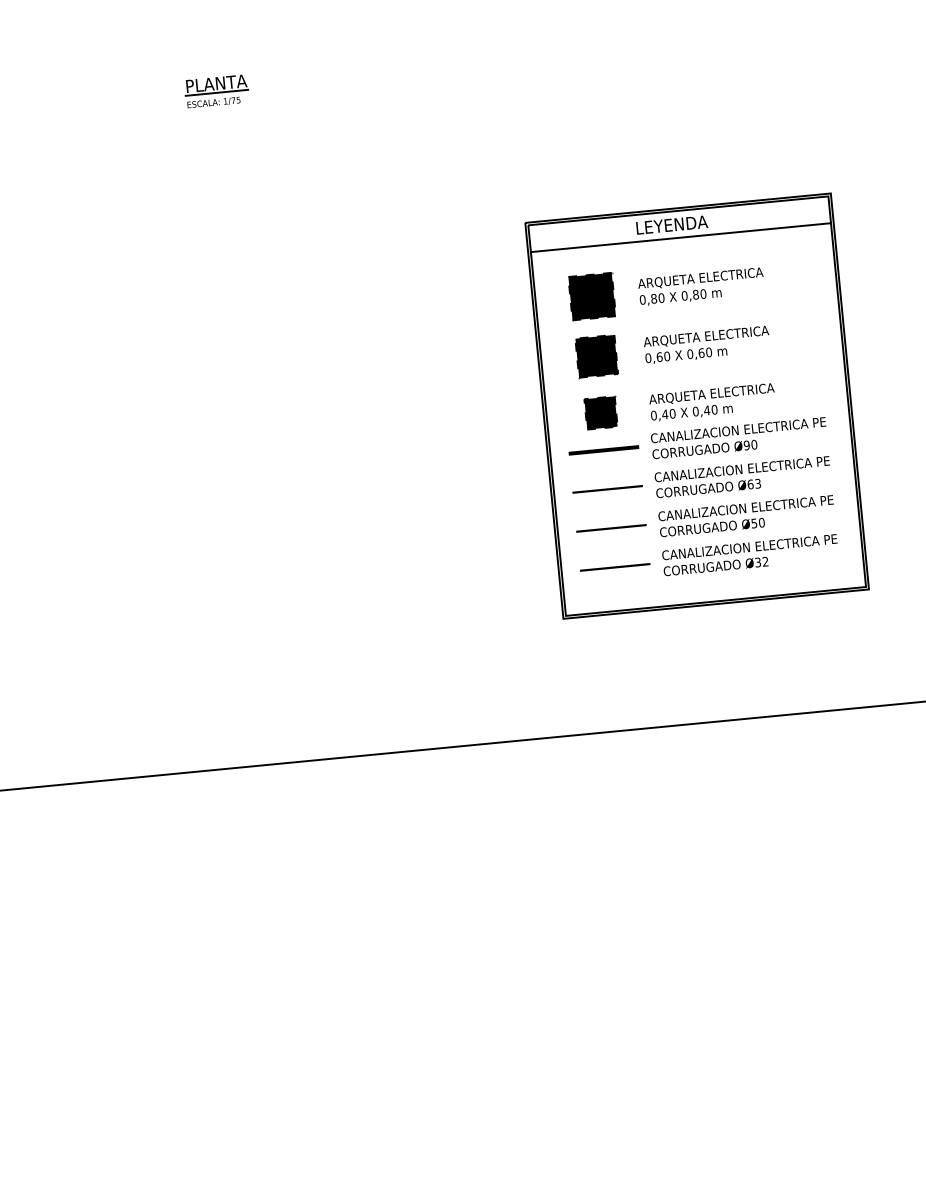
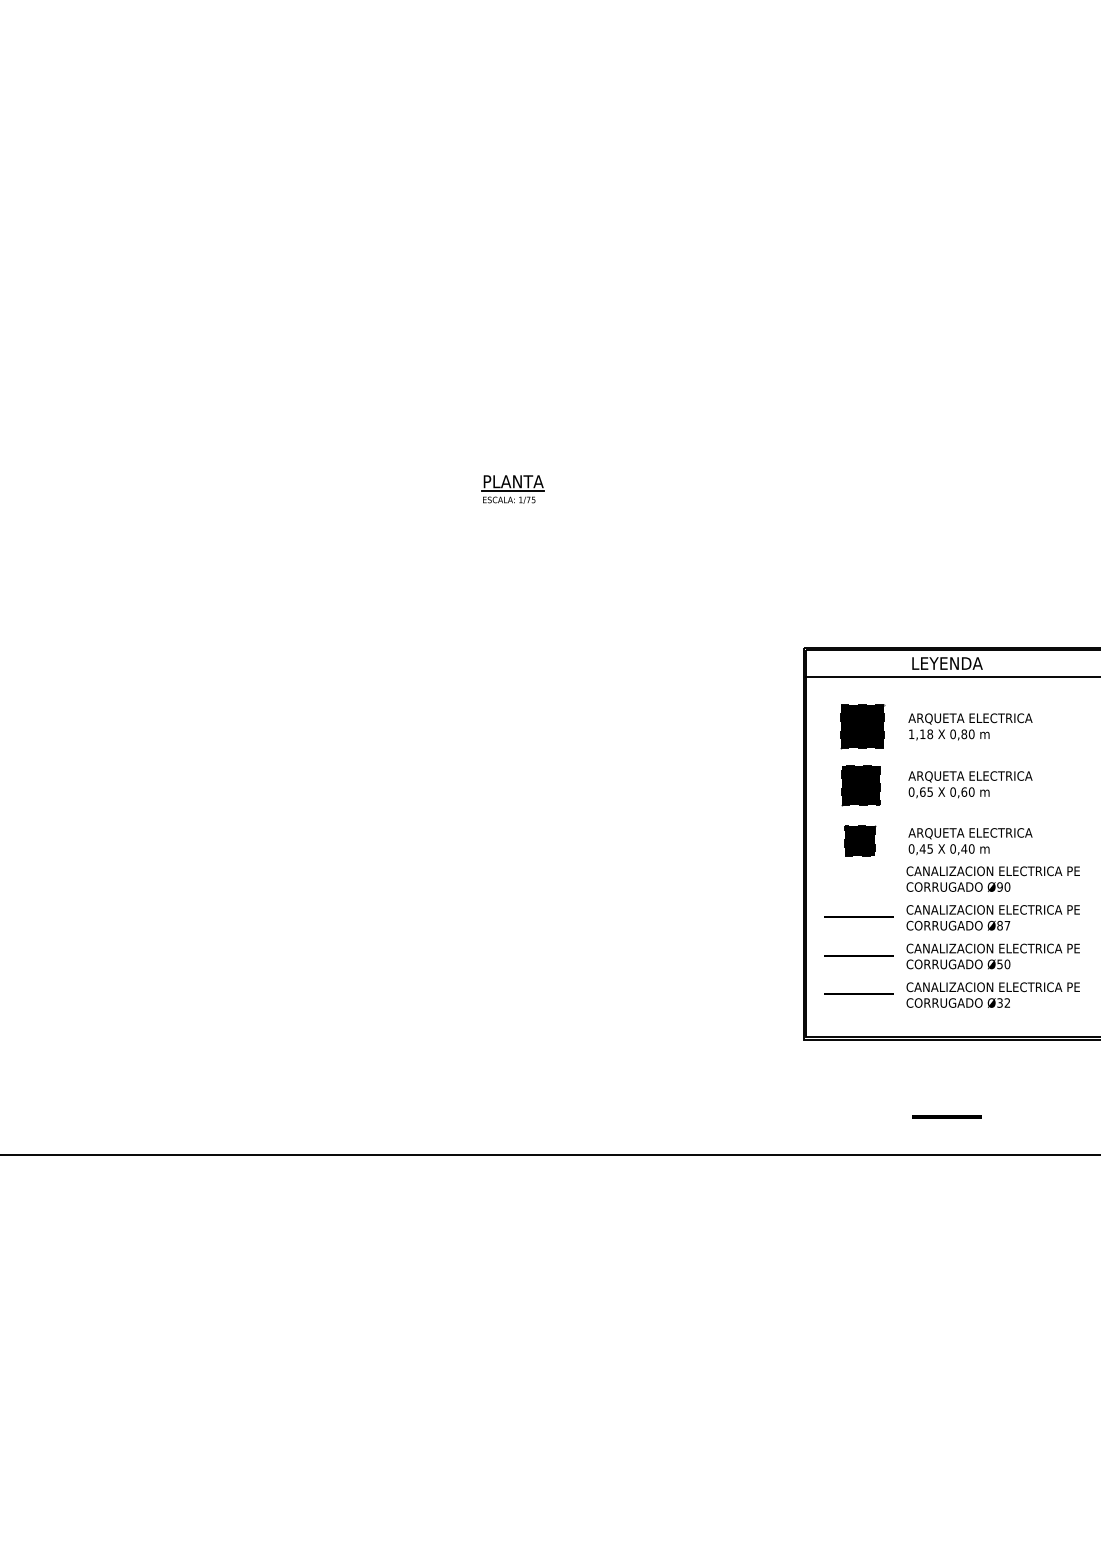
text: (651, 299) -> (920, 734), 0,80 -> 1,18
text: (667, 355) -> (930, 791), 0,60 -> 0,65
text: (672, 413) -> (930, 848), 0,40 -> 0,45
line: (603, 449) -> (946, 1116), moved
text: (754, 483) -> (1003, 925), Ø63 -> Ø87

